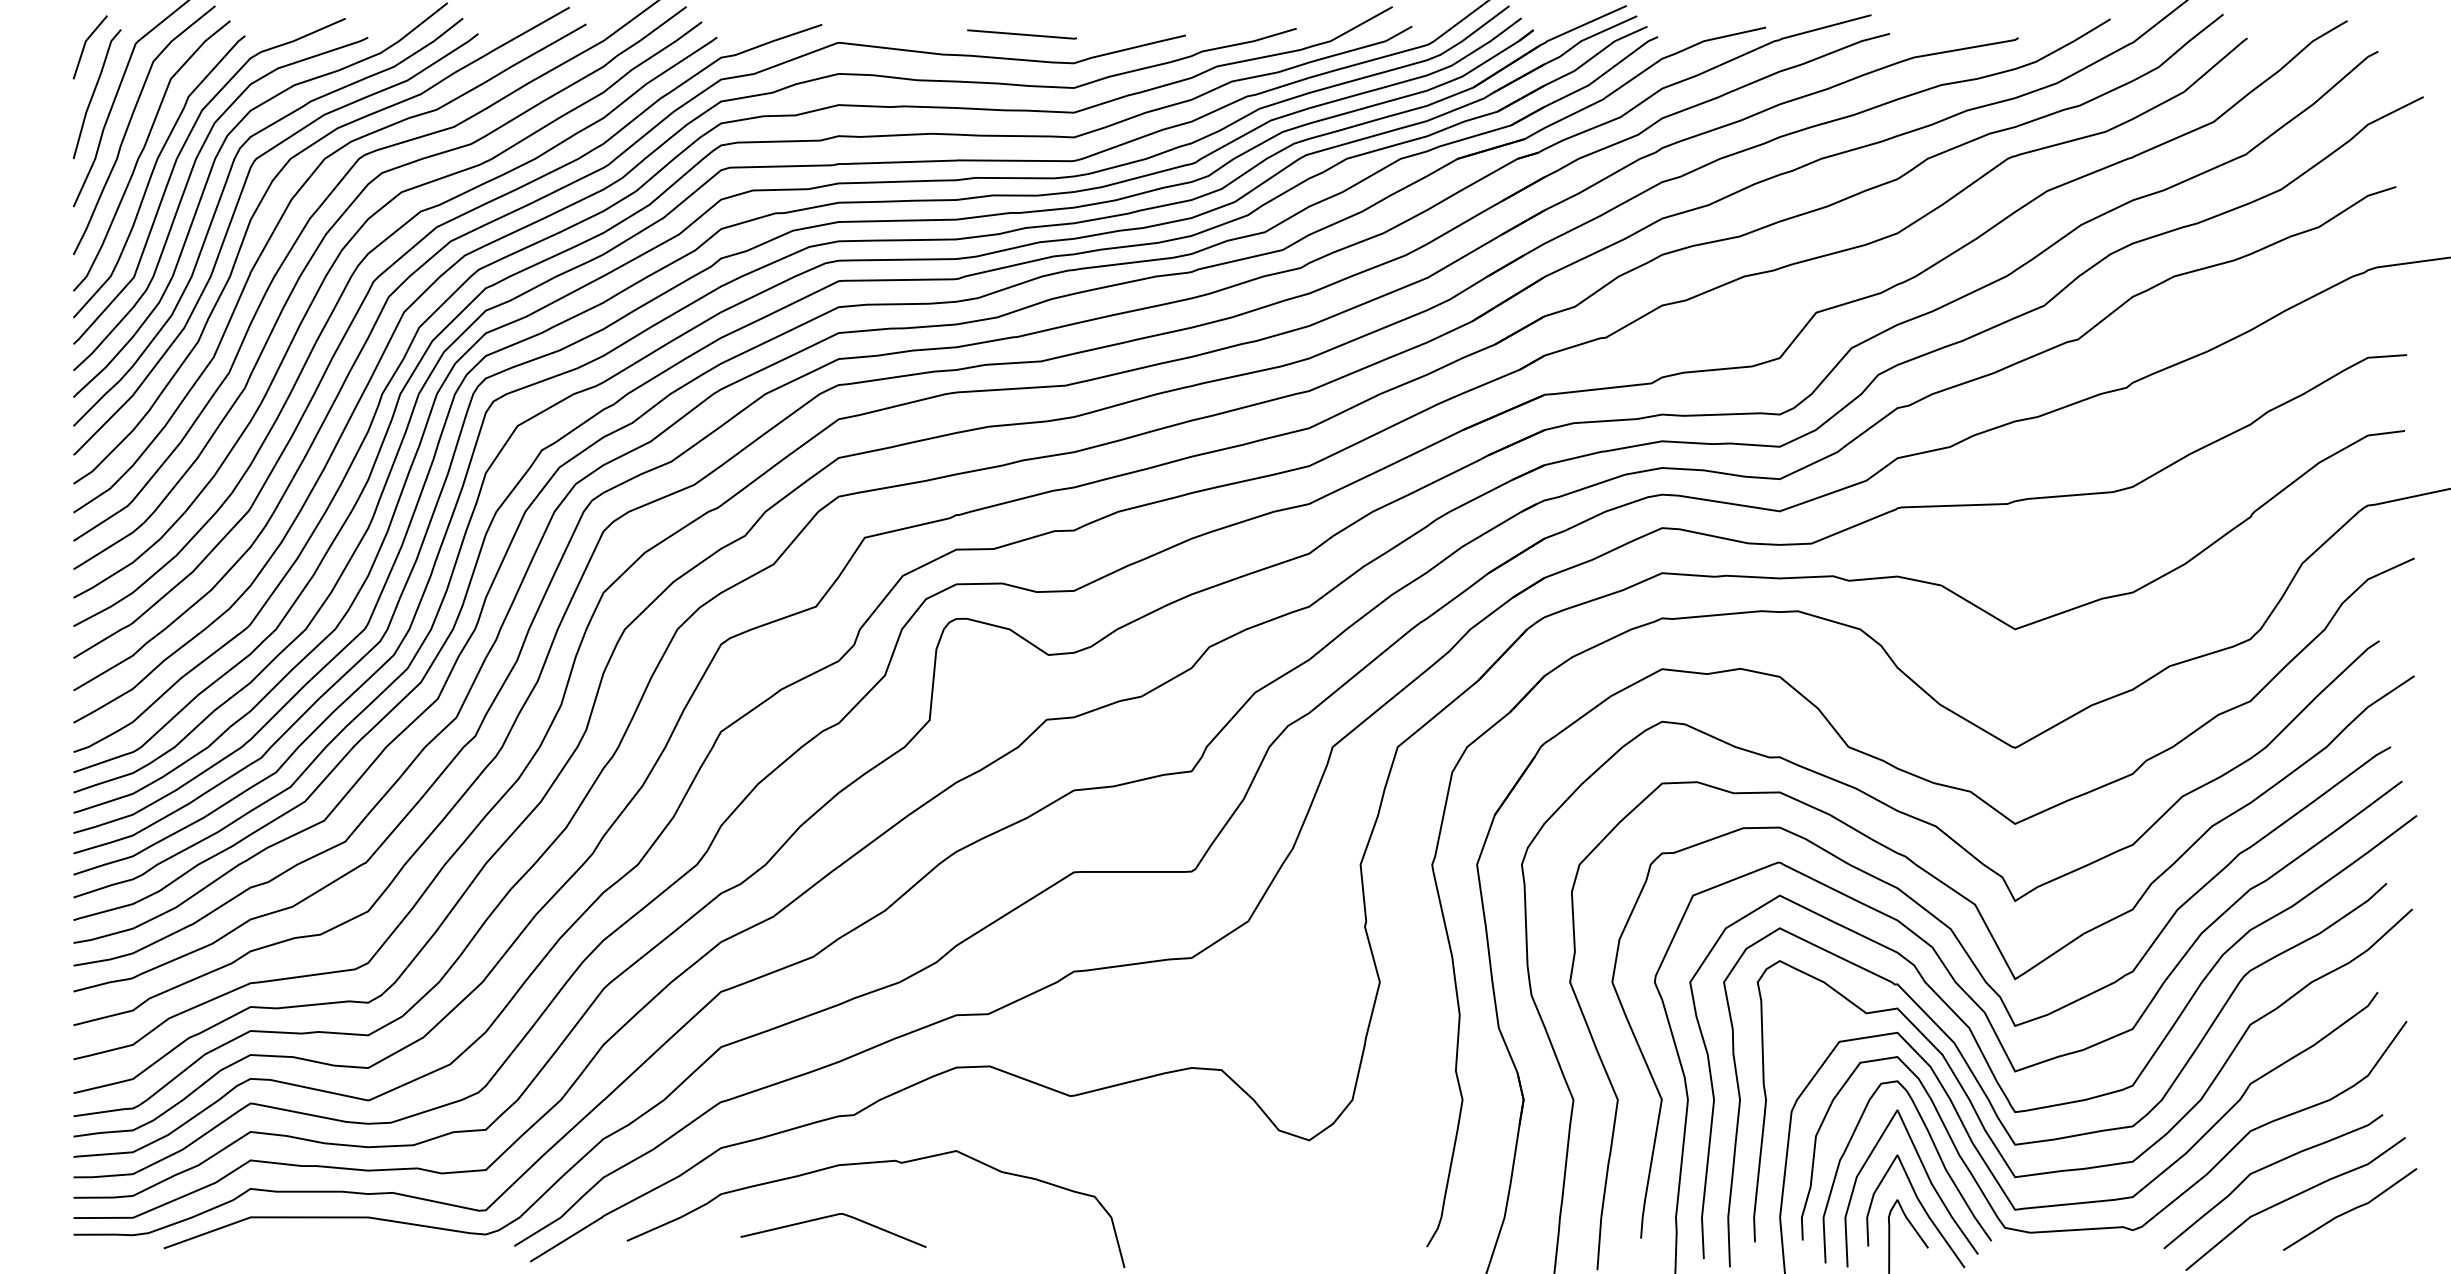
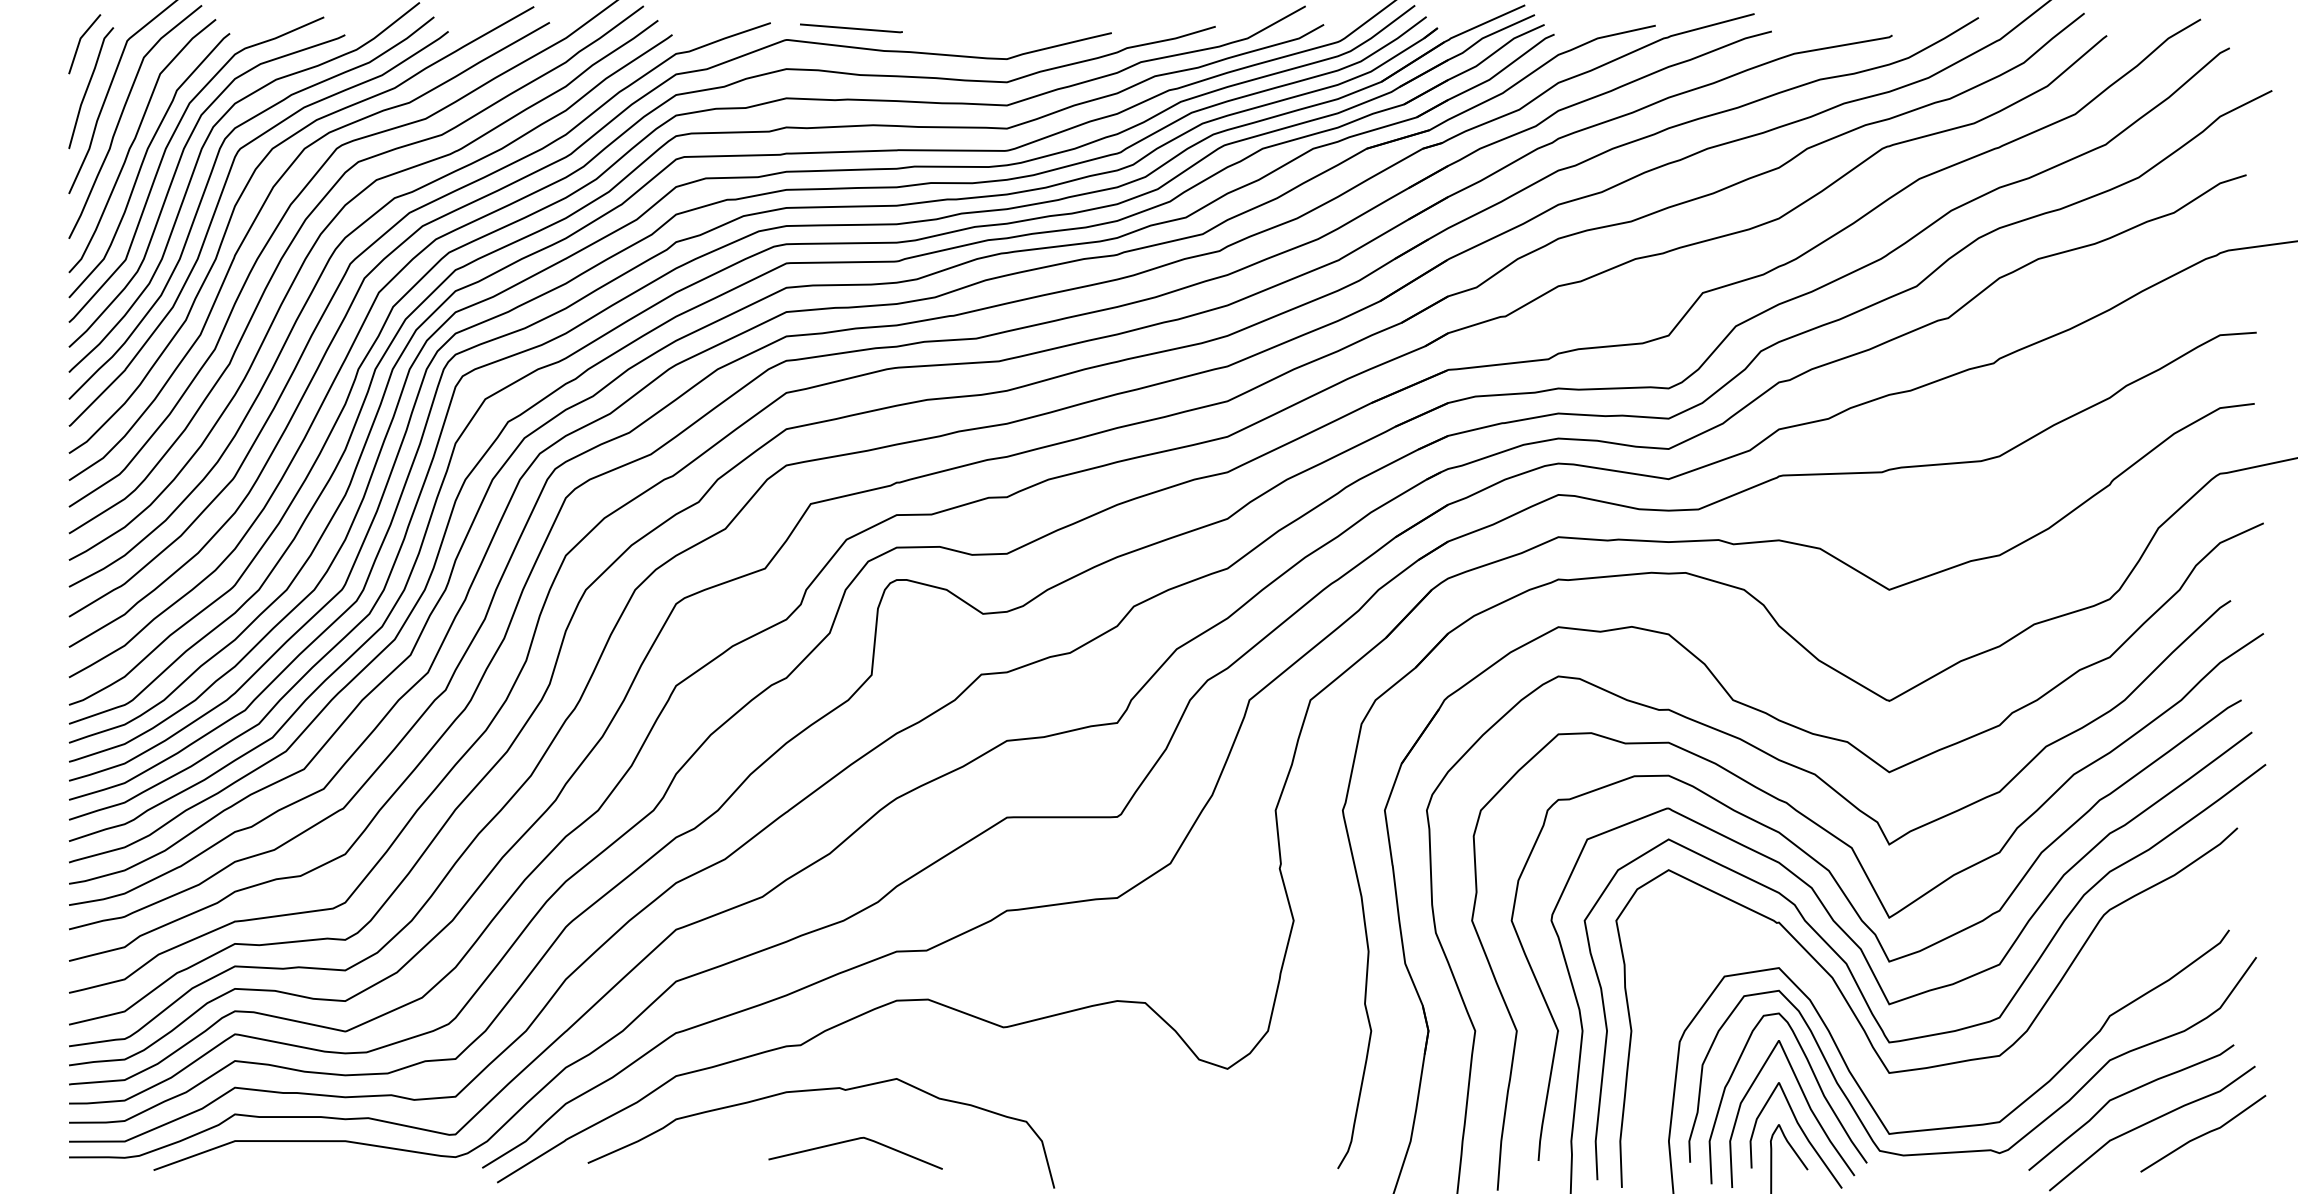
line: (1021, 34) -> (850, 28), moved
curve: (2098, 1165) -> (1967, 1092), removed
curve: (829, 1217) -> (851, 1141), moved

